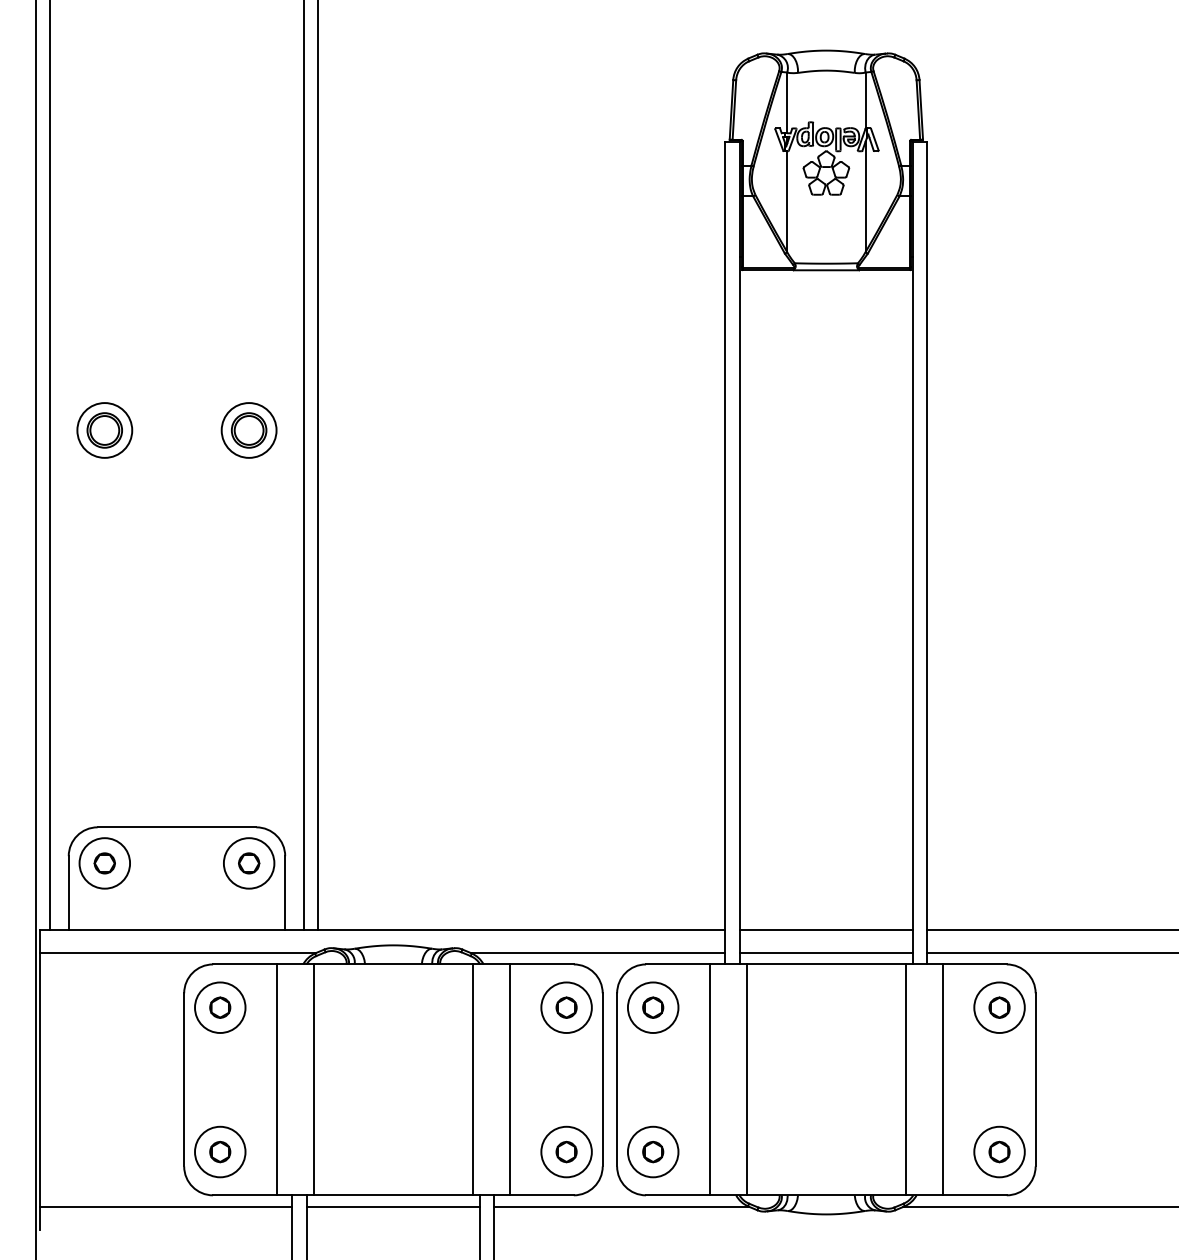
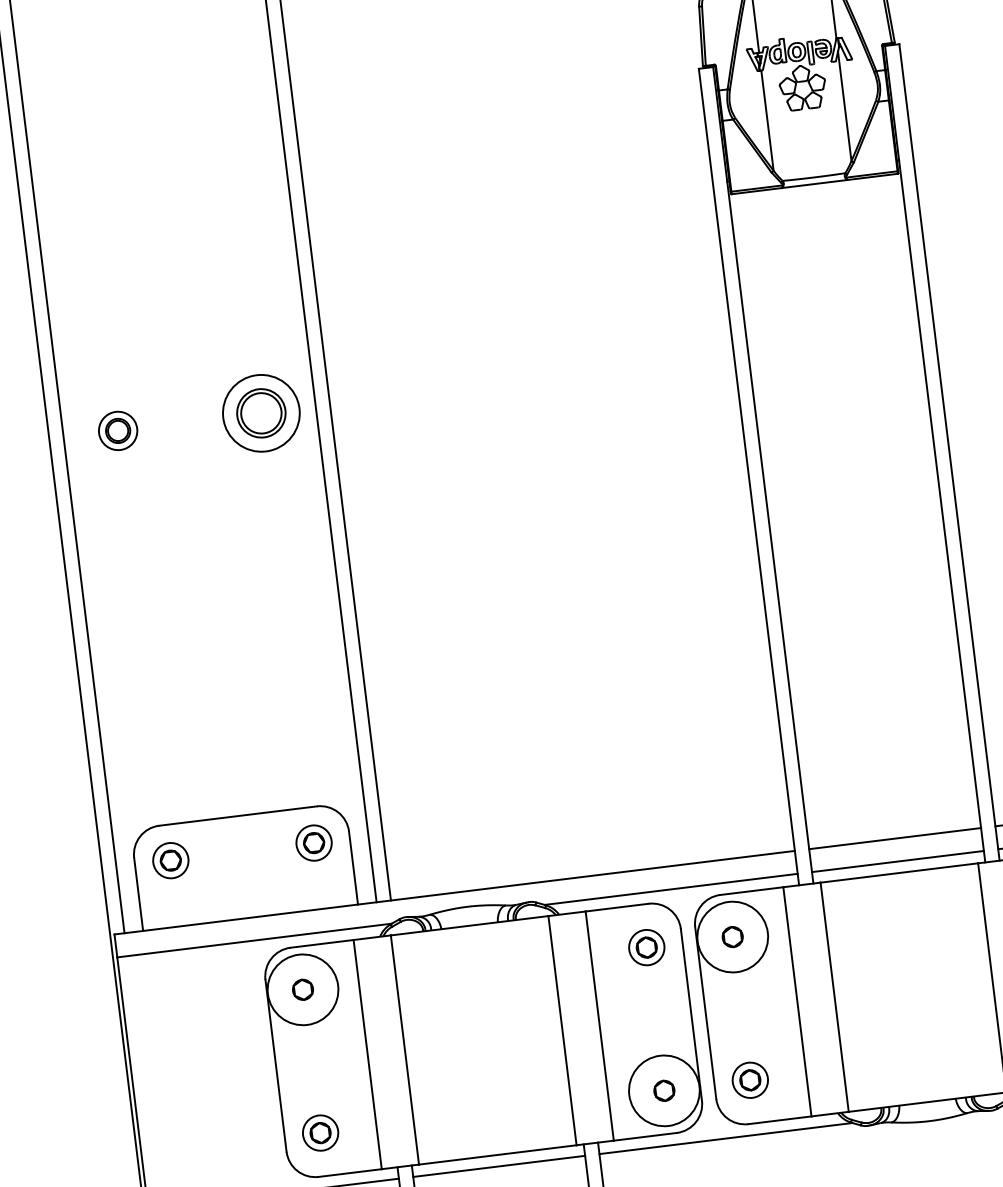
part: (104, 430) -> (117, 431), size x0.7
part: (248, 430) -> (260, 413), size x1.4
circle: (104, 863) -> (170, 860), size x0.7
circle: (248, 863) -> (313, 843), size x0.7
circle: (220, 1007) -> (303, 989), size x1.4
circle: (566, 1007) -> (646, 947), size x0.7
circle: (652, 1007) -> (732, 936), size x1.4
circle: (220, 1151) -> (320, 1132), size x0.7
circle: (566, 1151) -> (664, 1090), size x1.4
circle: (652, 1151) -> (749, 1079), size x0.7

